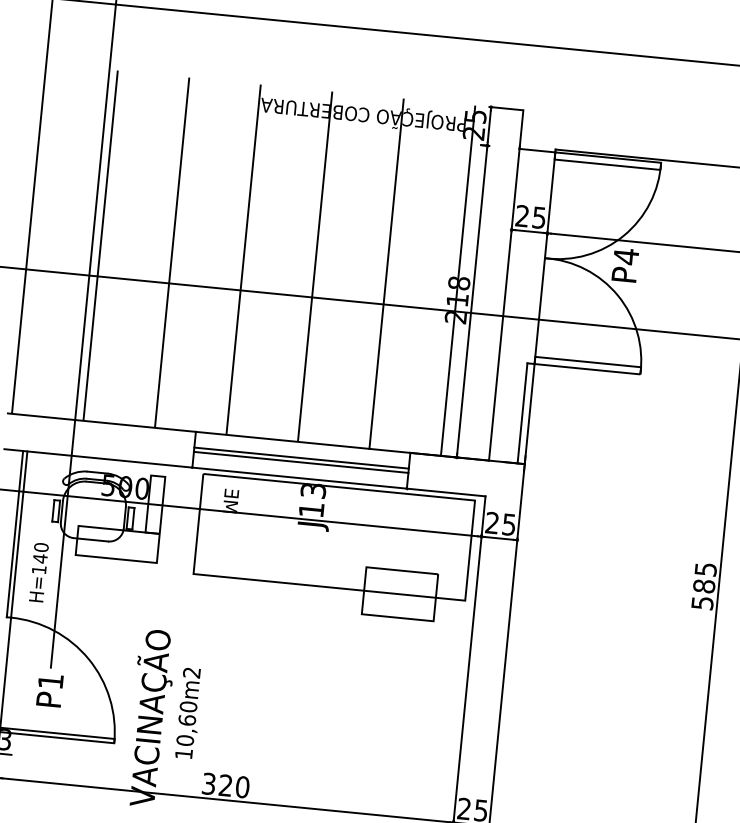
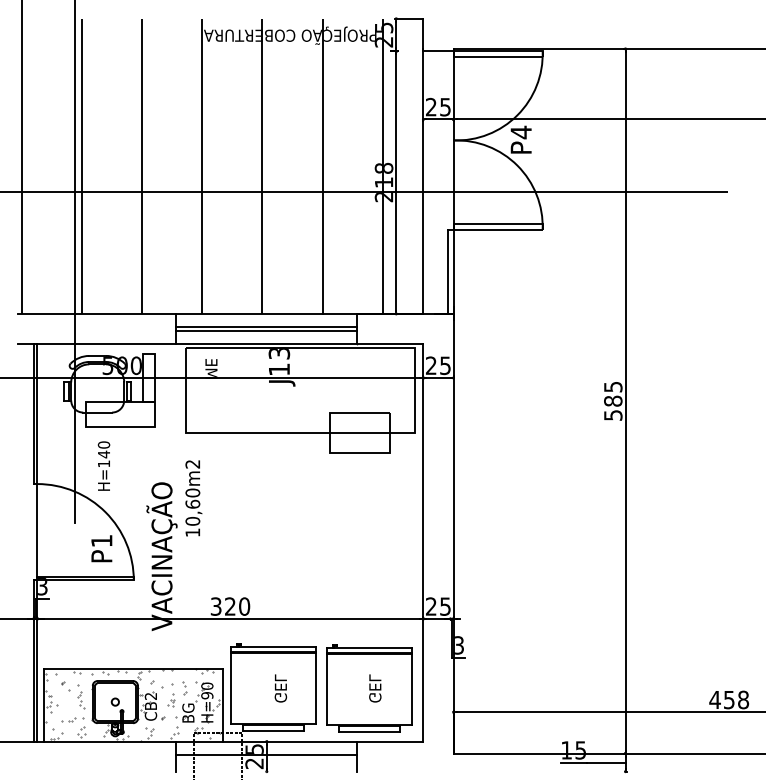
text: (38, 571) -> (103, 465), moved
text: (49, 690) -> (101, 548), moved
text: (188, 713) -> (193, 498), moved

